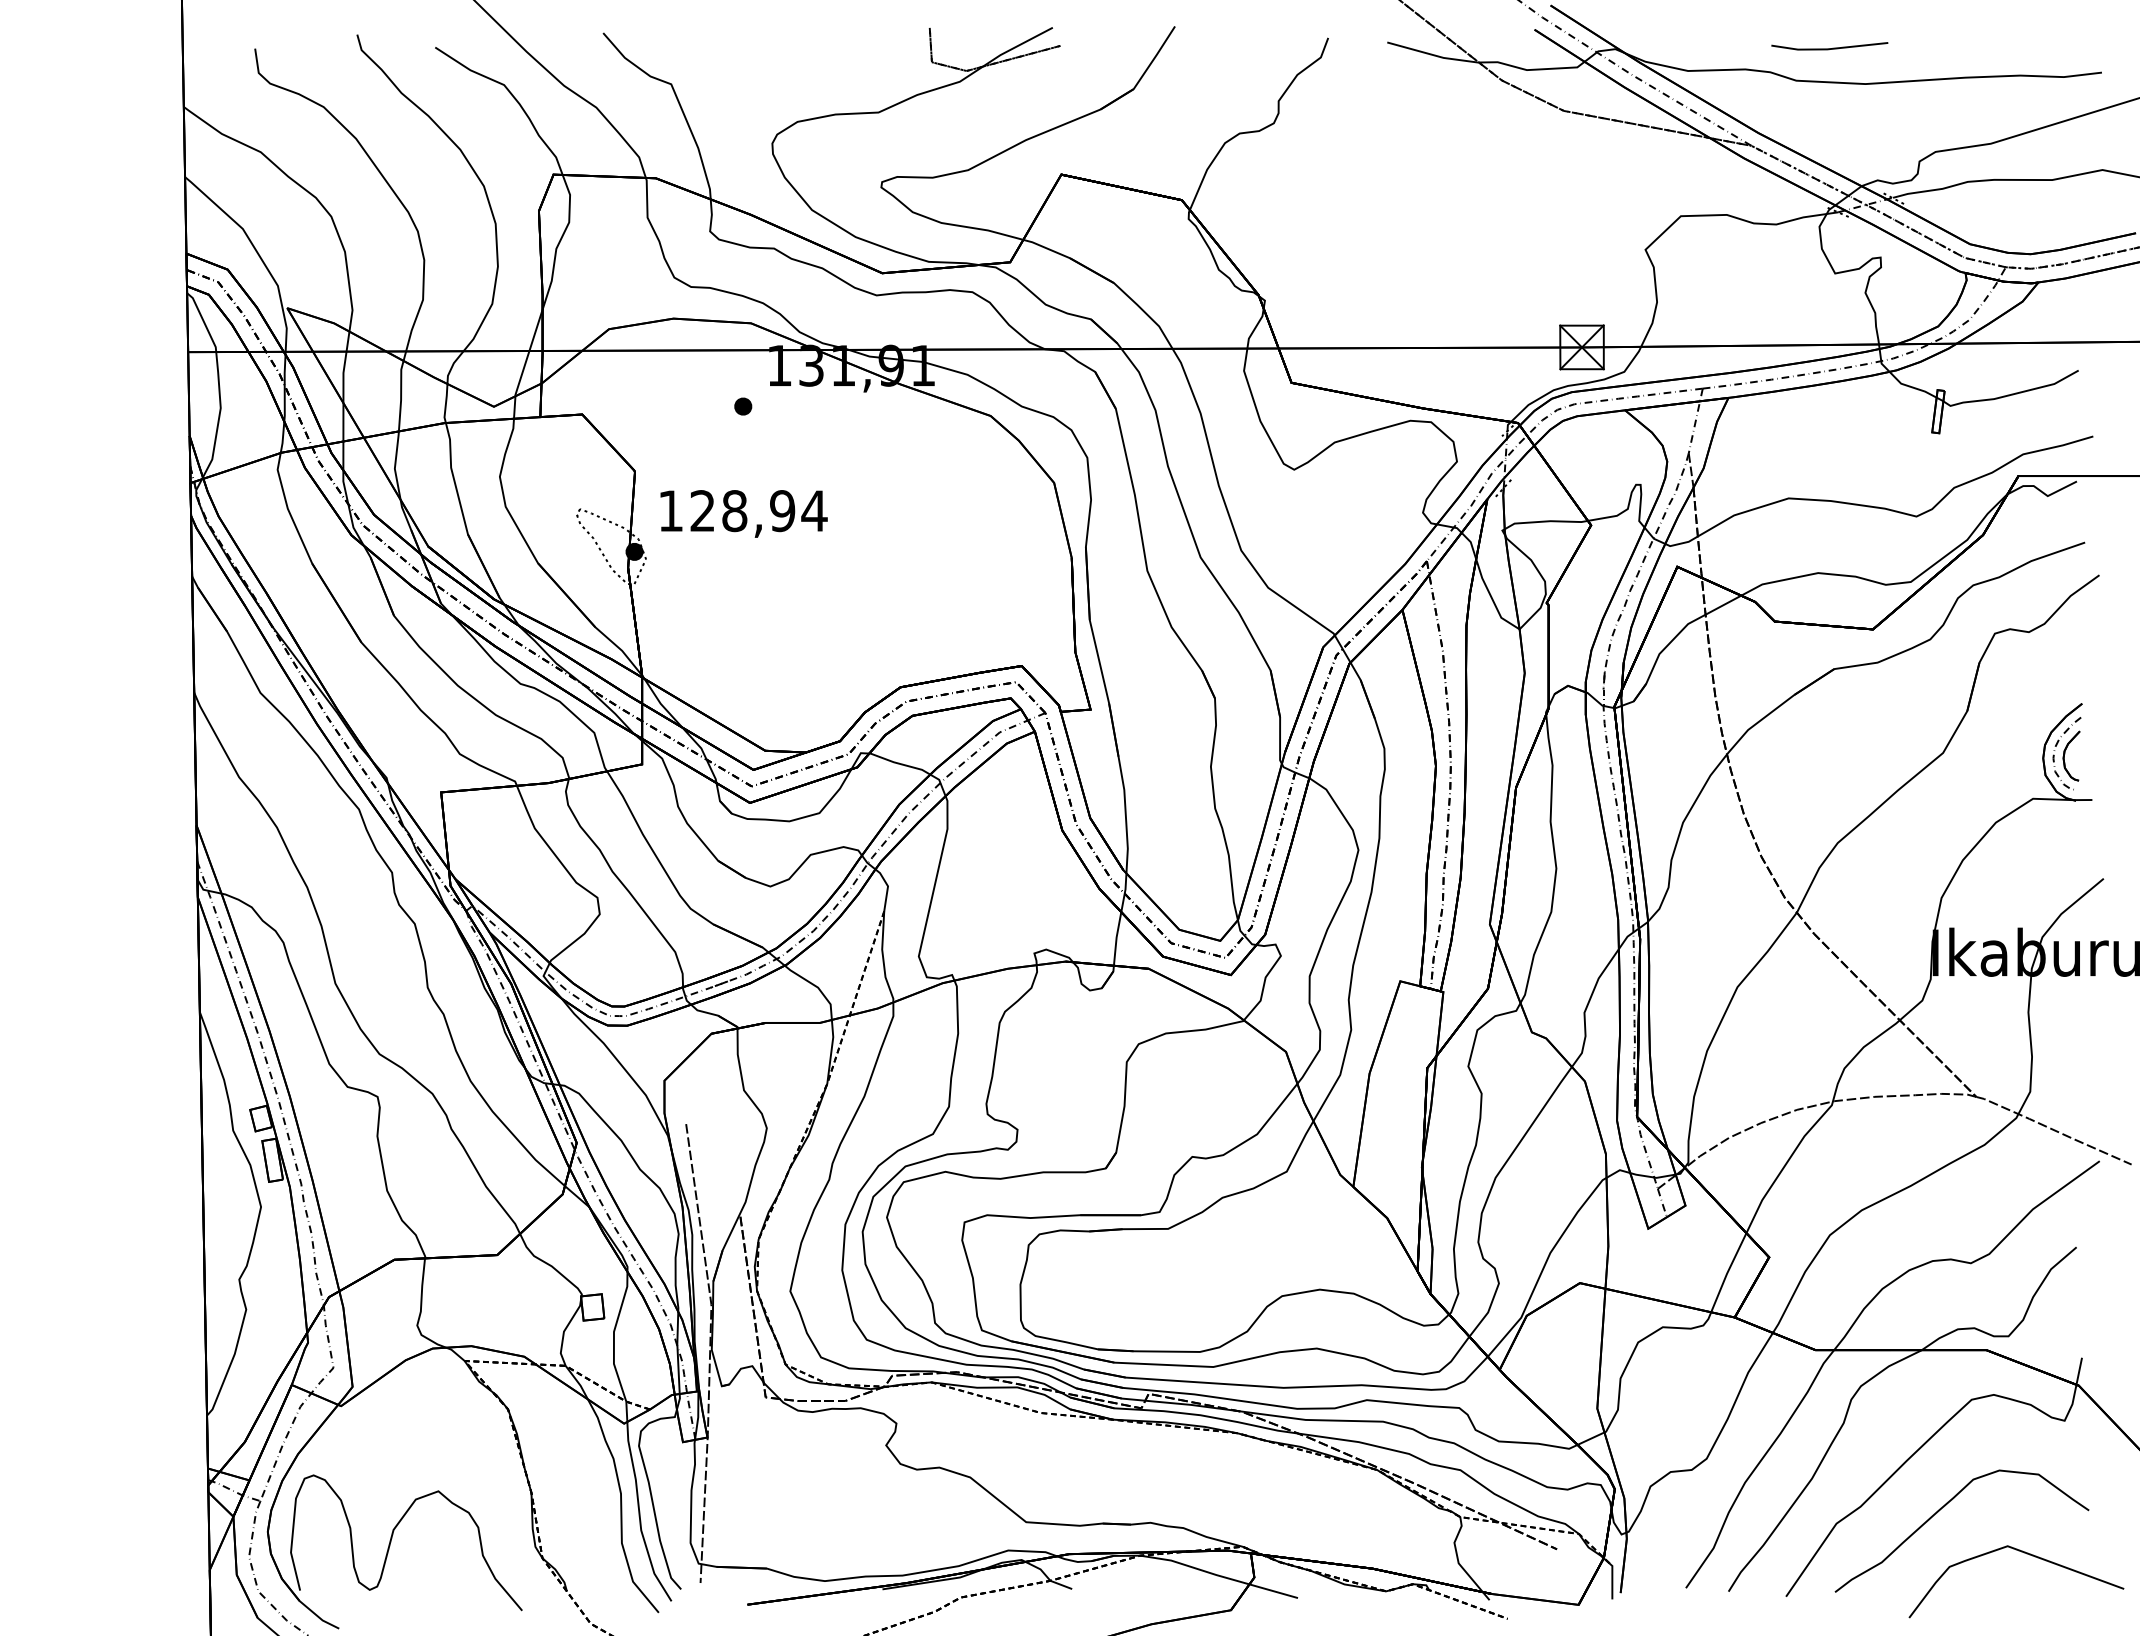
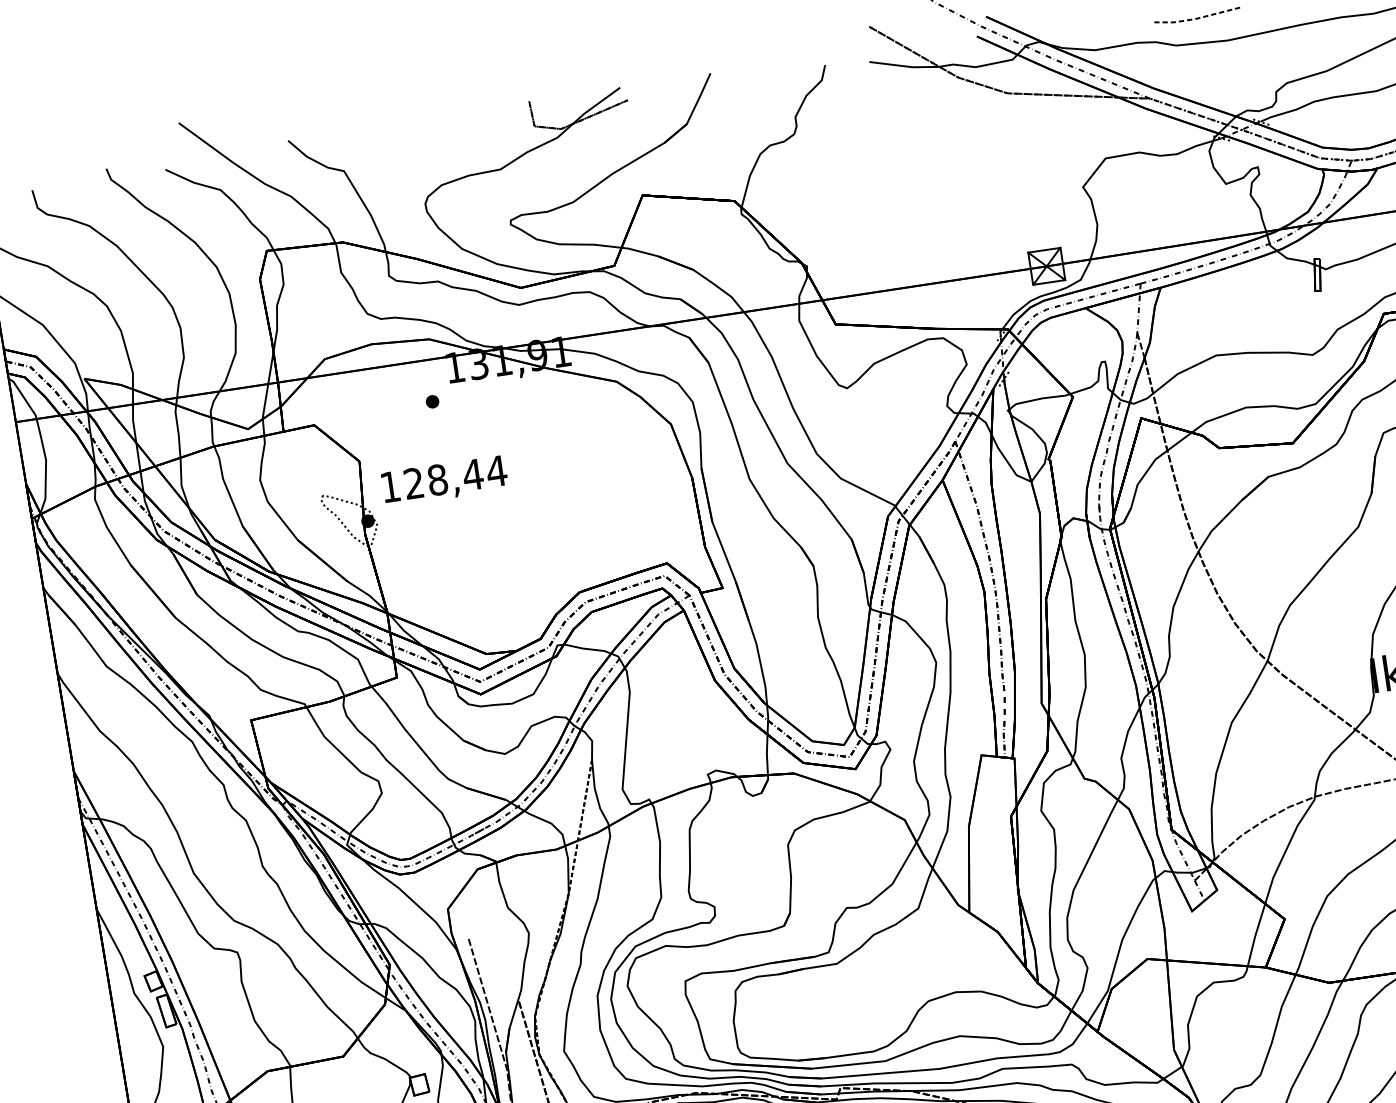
line: (1828, 49) -> (1196, 18), solid -> dashed
text: (782, 511) -> (473, 475), 128,94 -> 128,44

